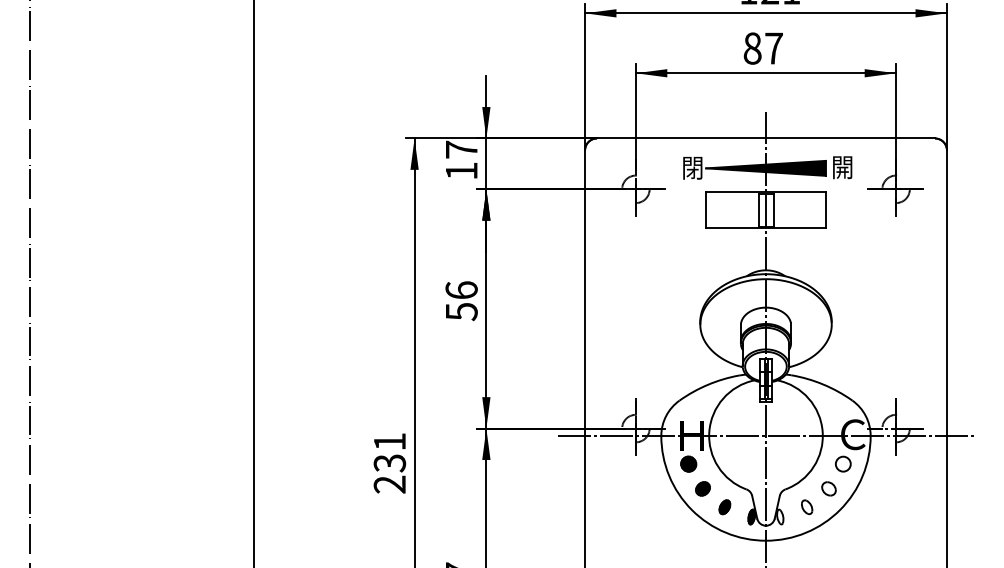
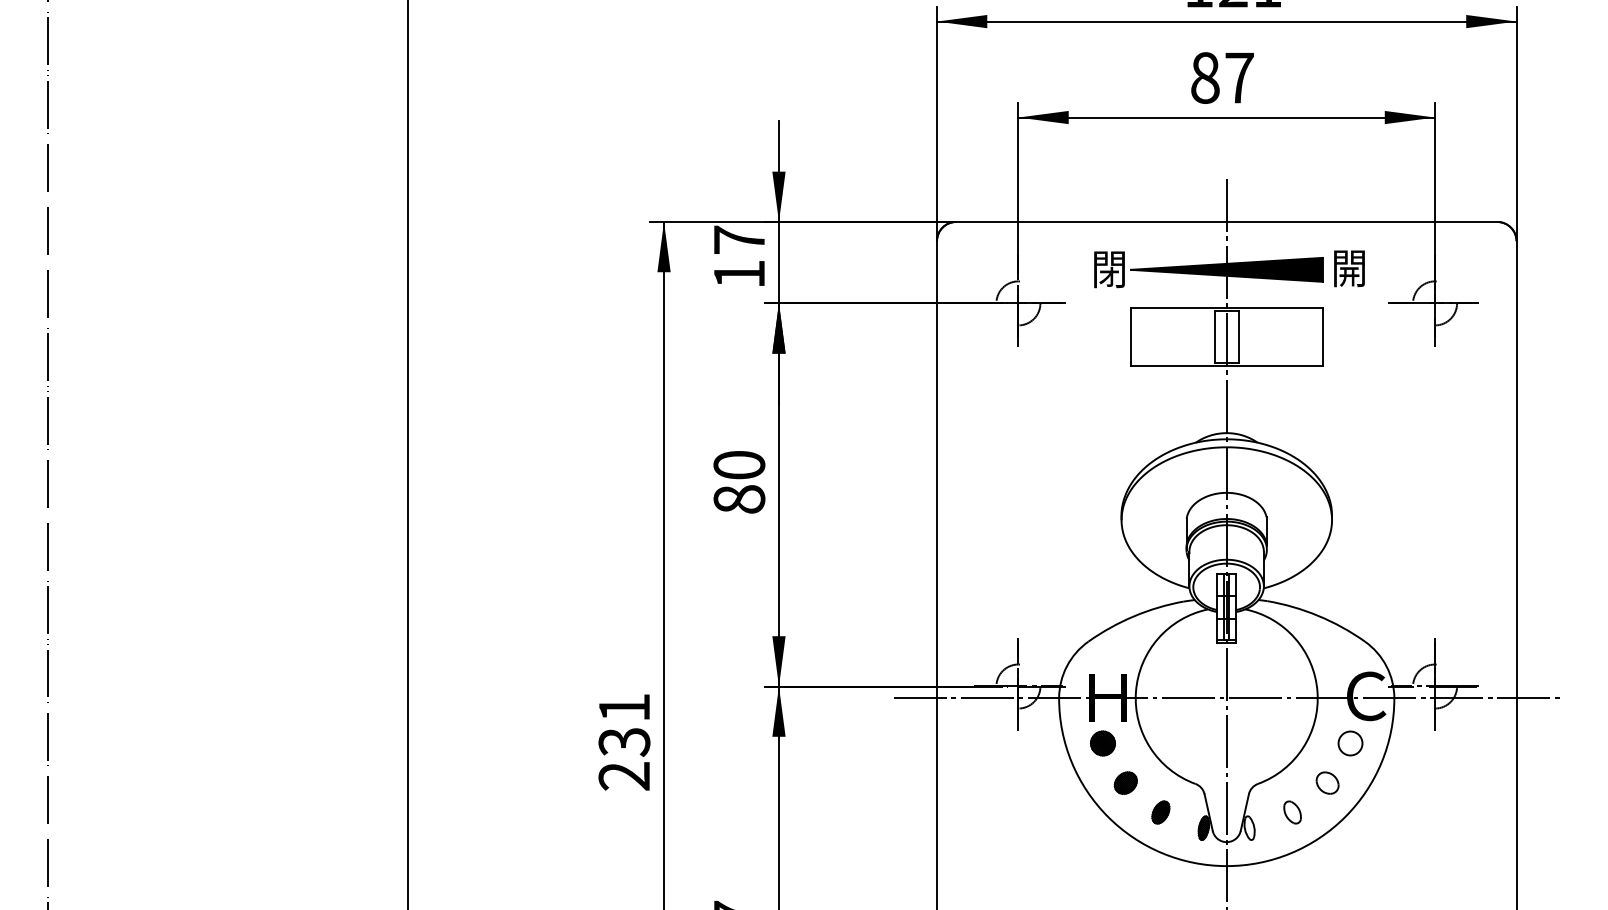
text: (461, 301) -> (739, 483), 56 -> 80

